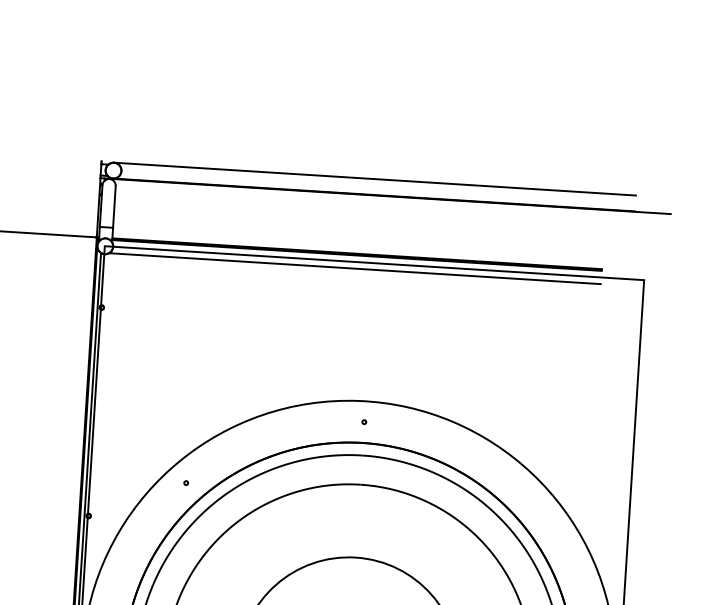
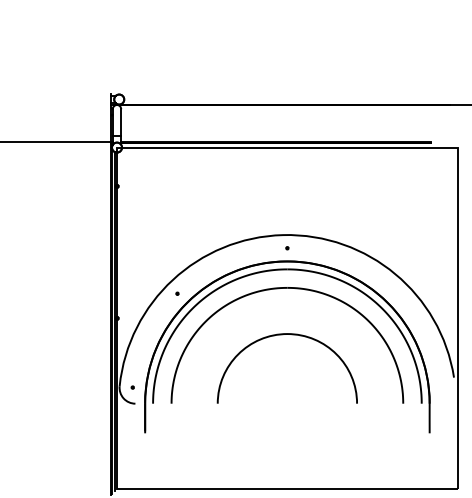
line: (374, 179) -> (284, 94), removed
line: (355, 268) -> (275, 151), removed

